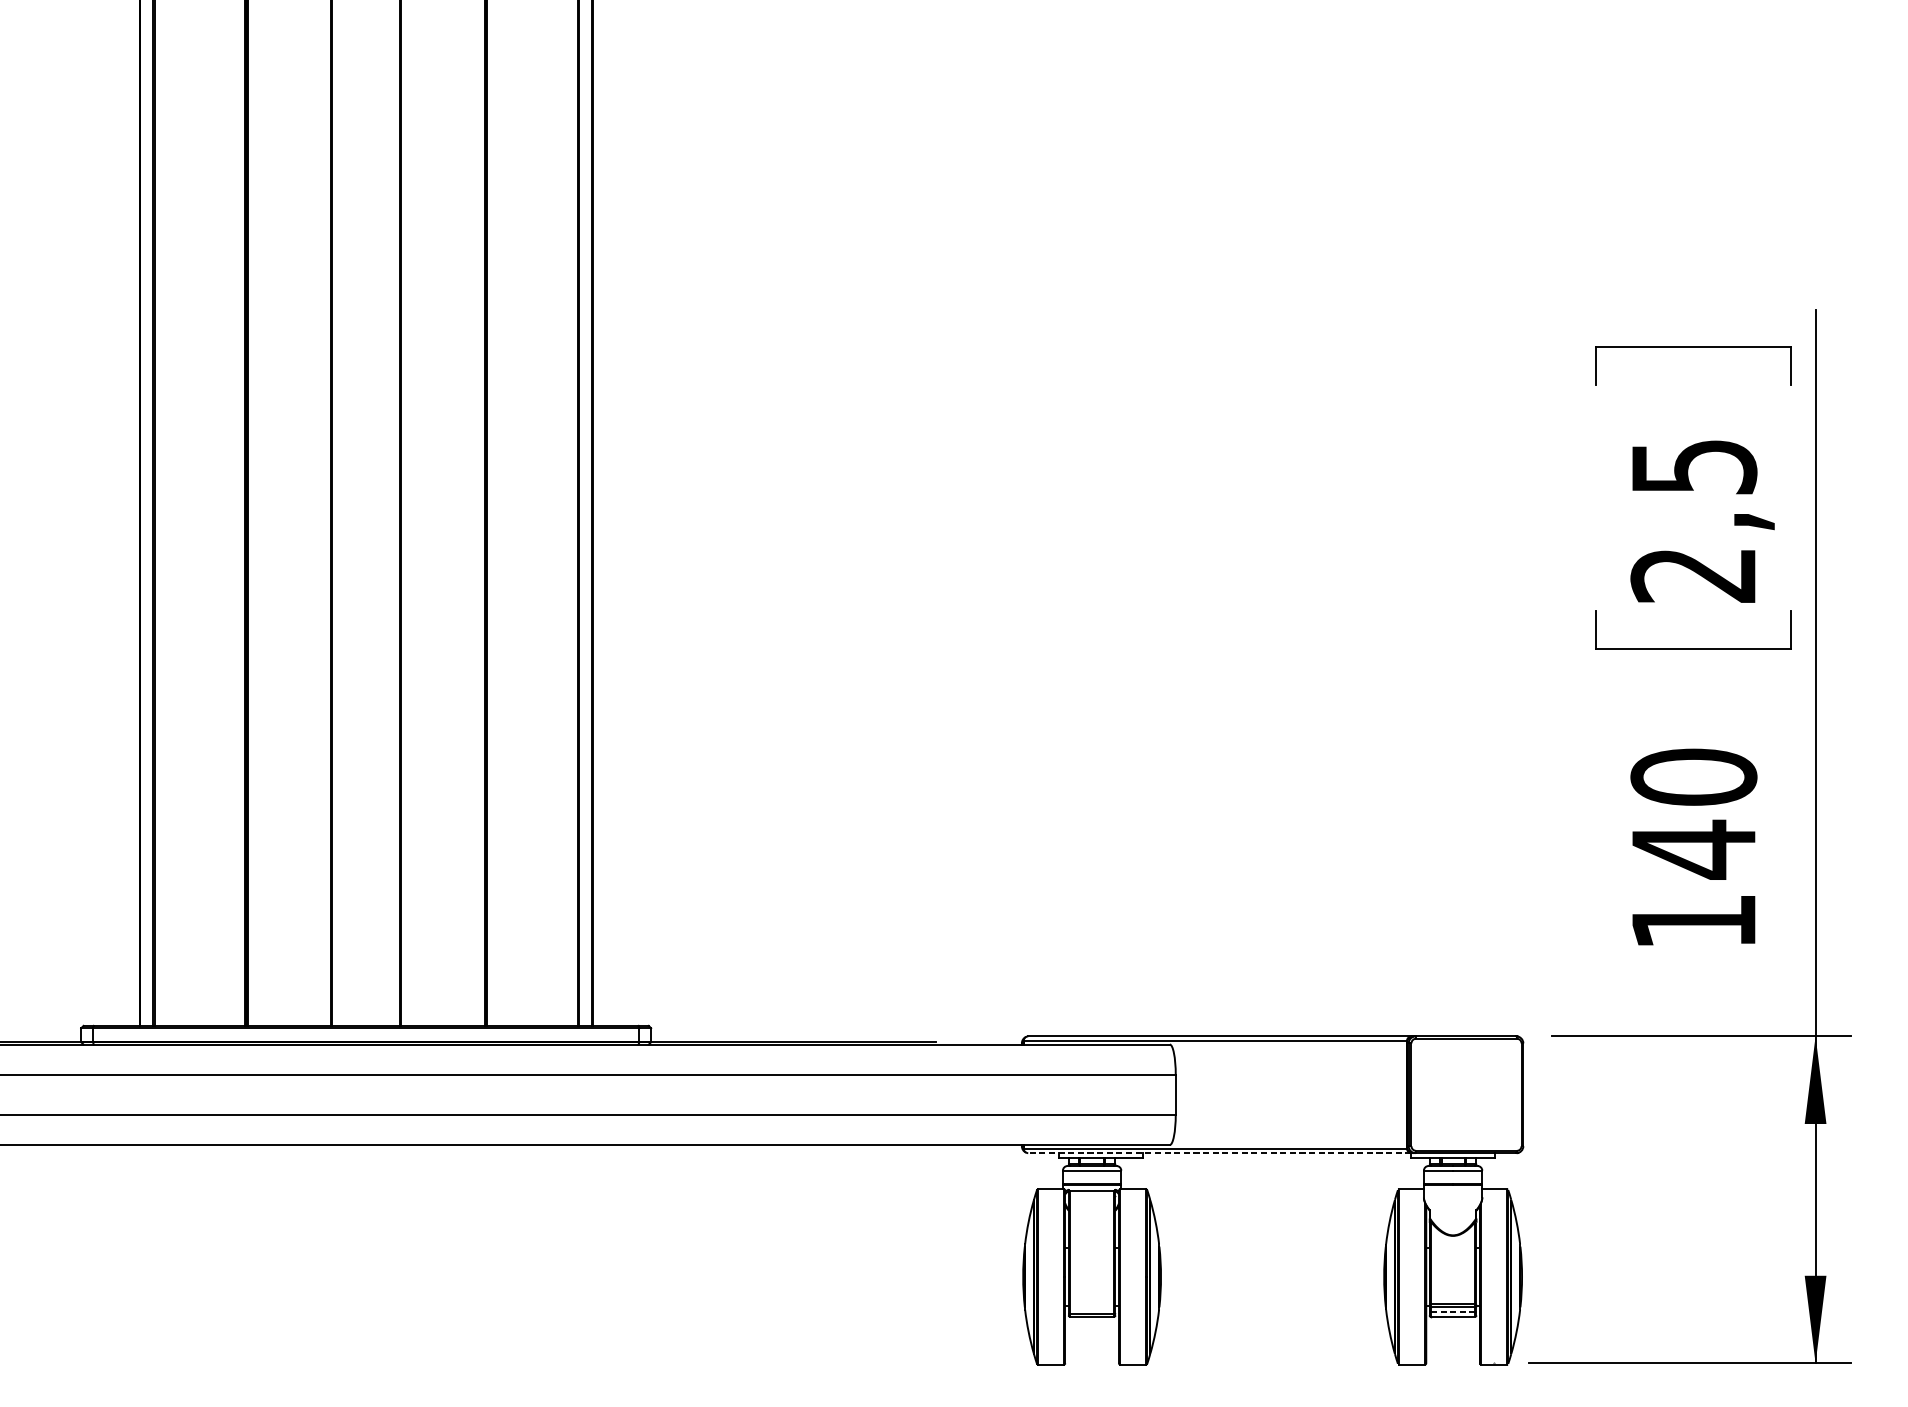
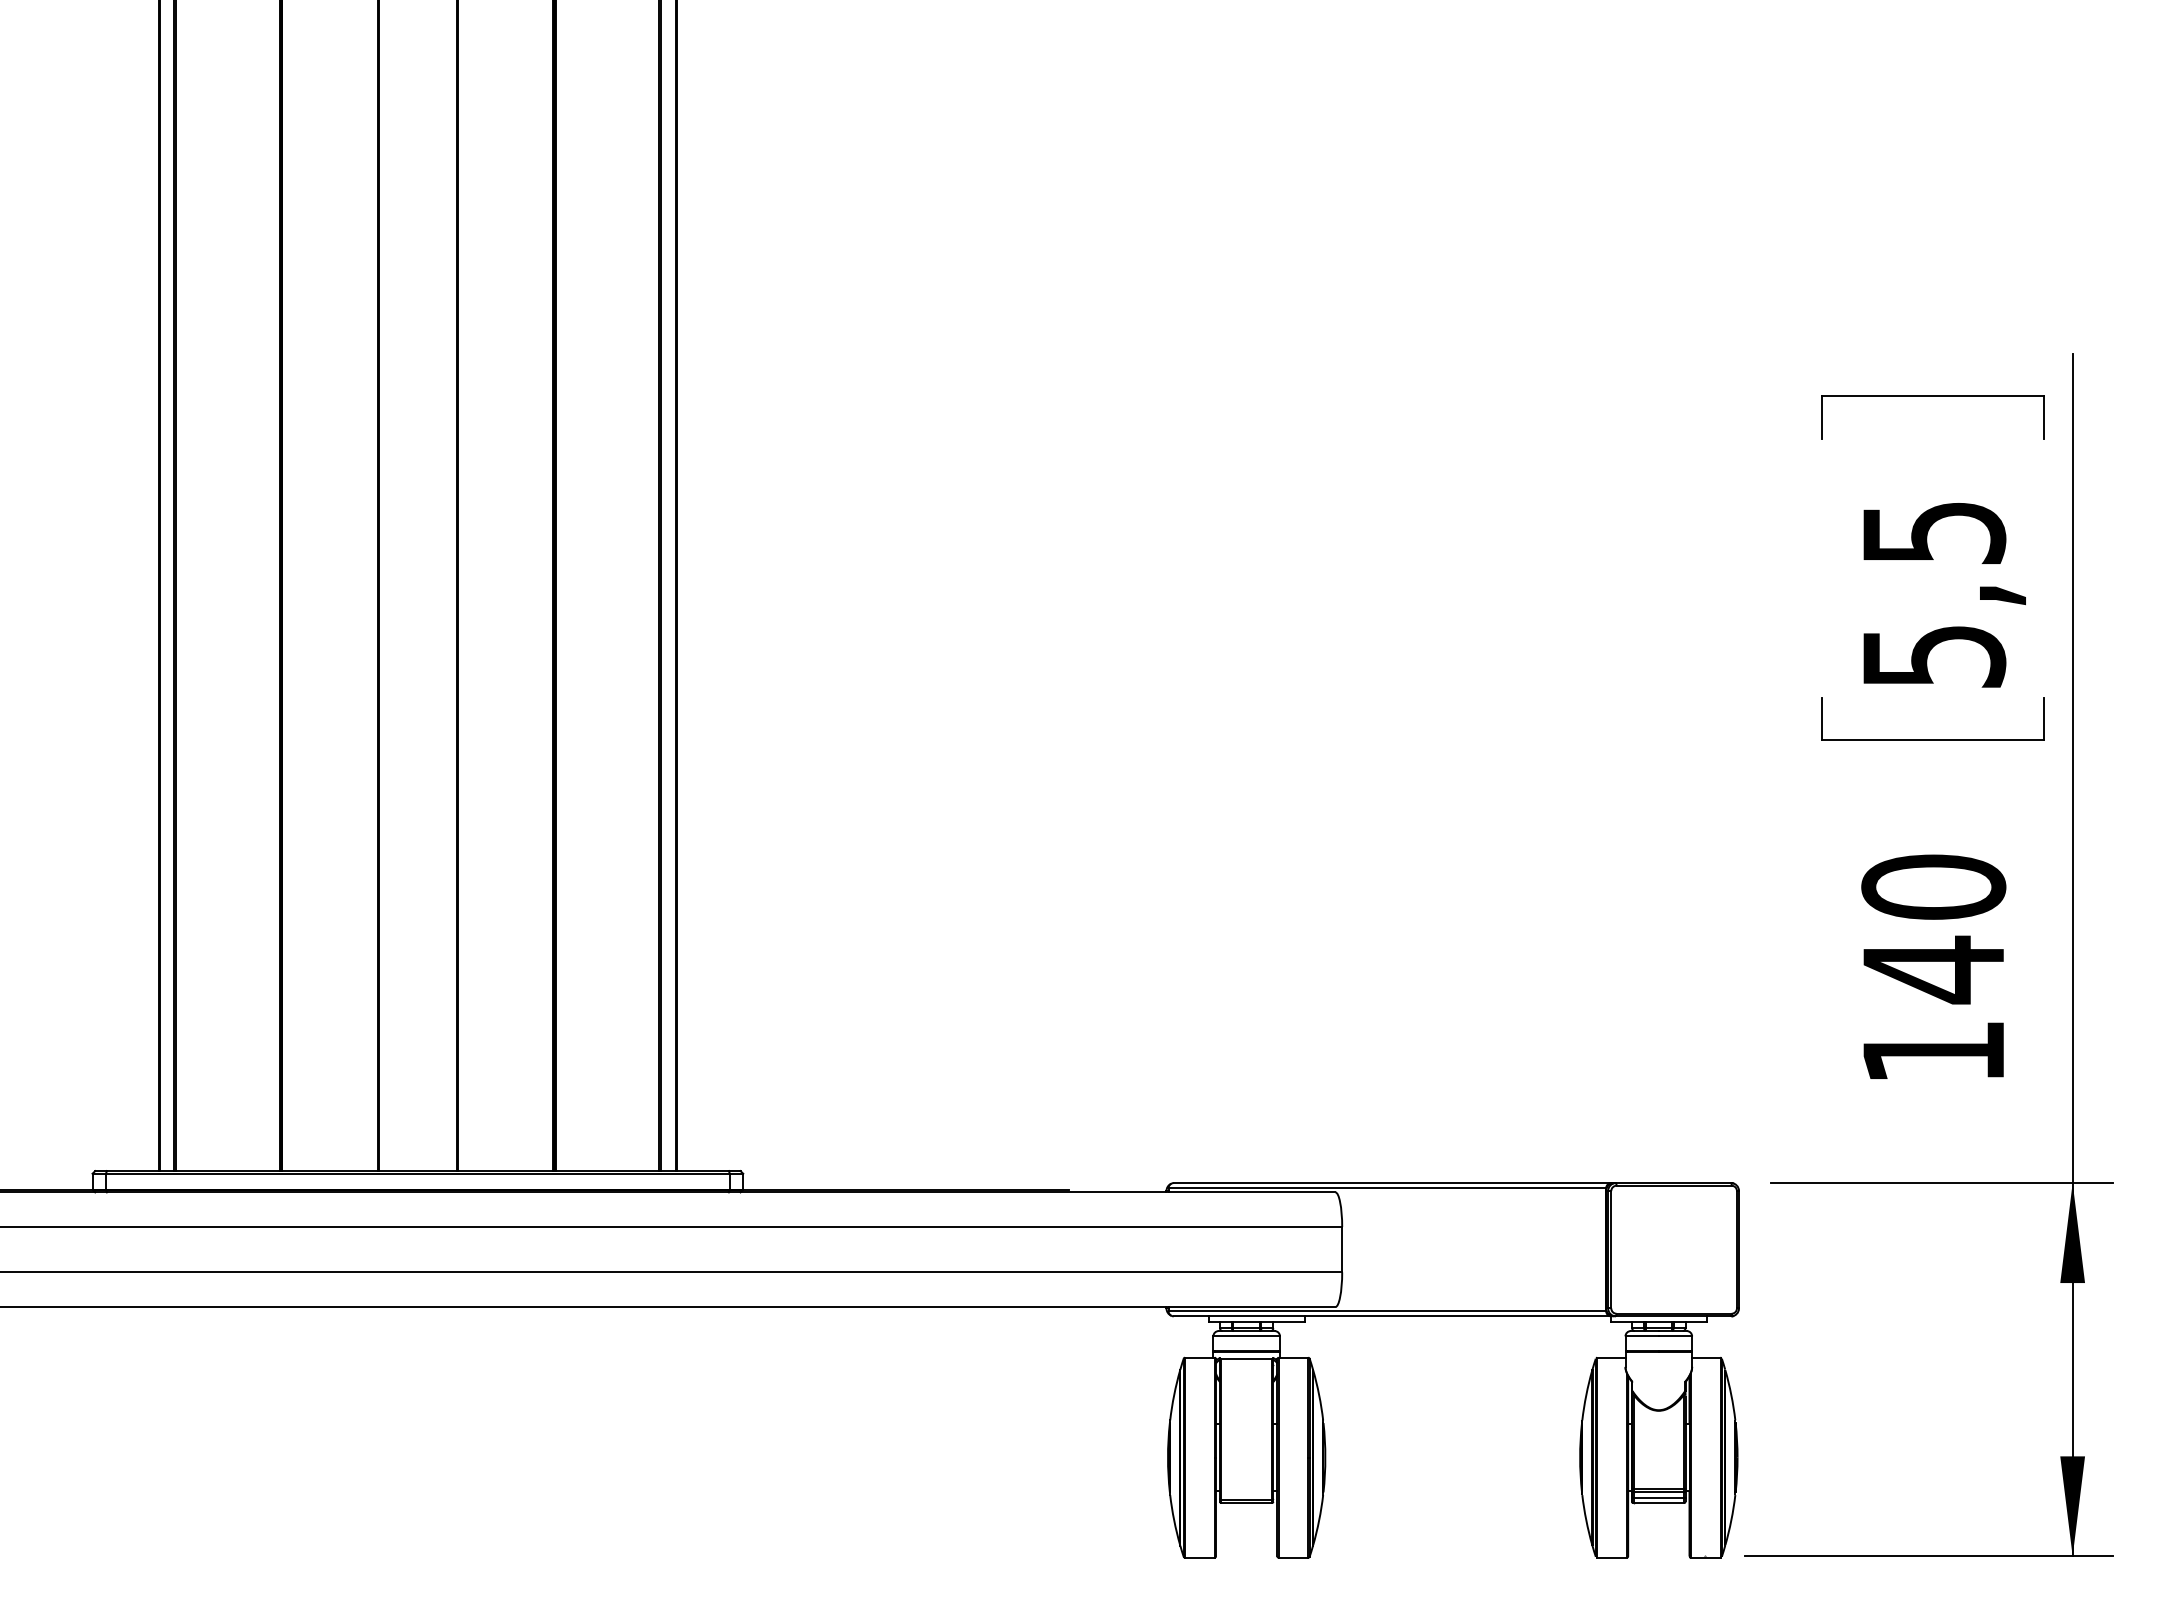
text: (1693, 576) -> (1933, 657), 2,5 -> 5,5
line: (1219, 1153) -> (1392, 1316), dashed -> solid
line: (1453, 1311) -> (1659, 1497), dashed -> solid

